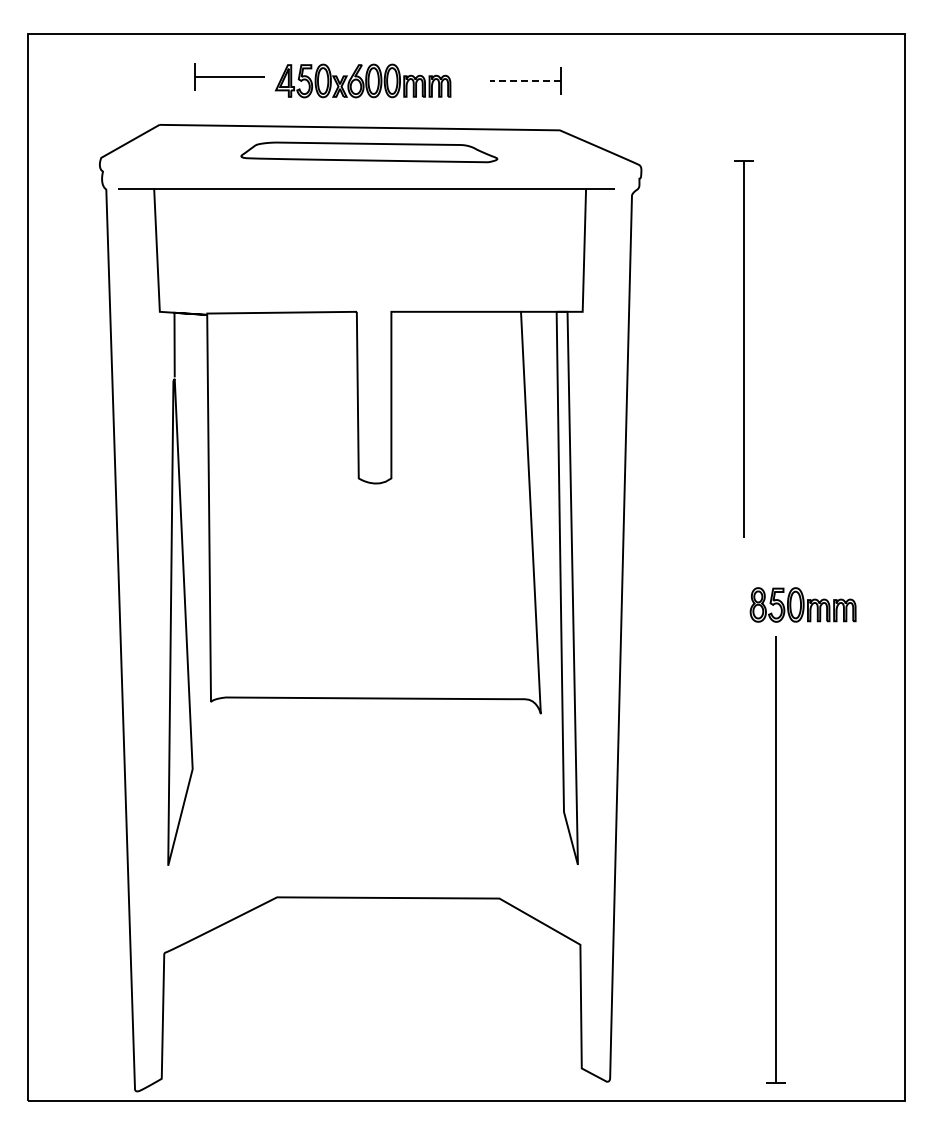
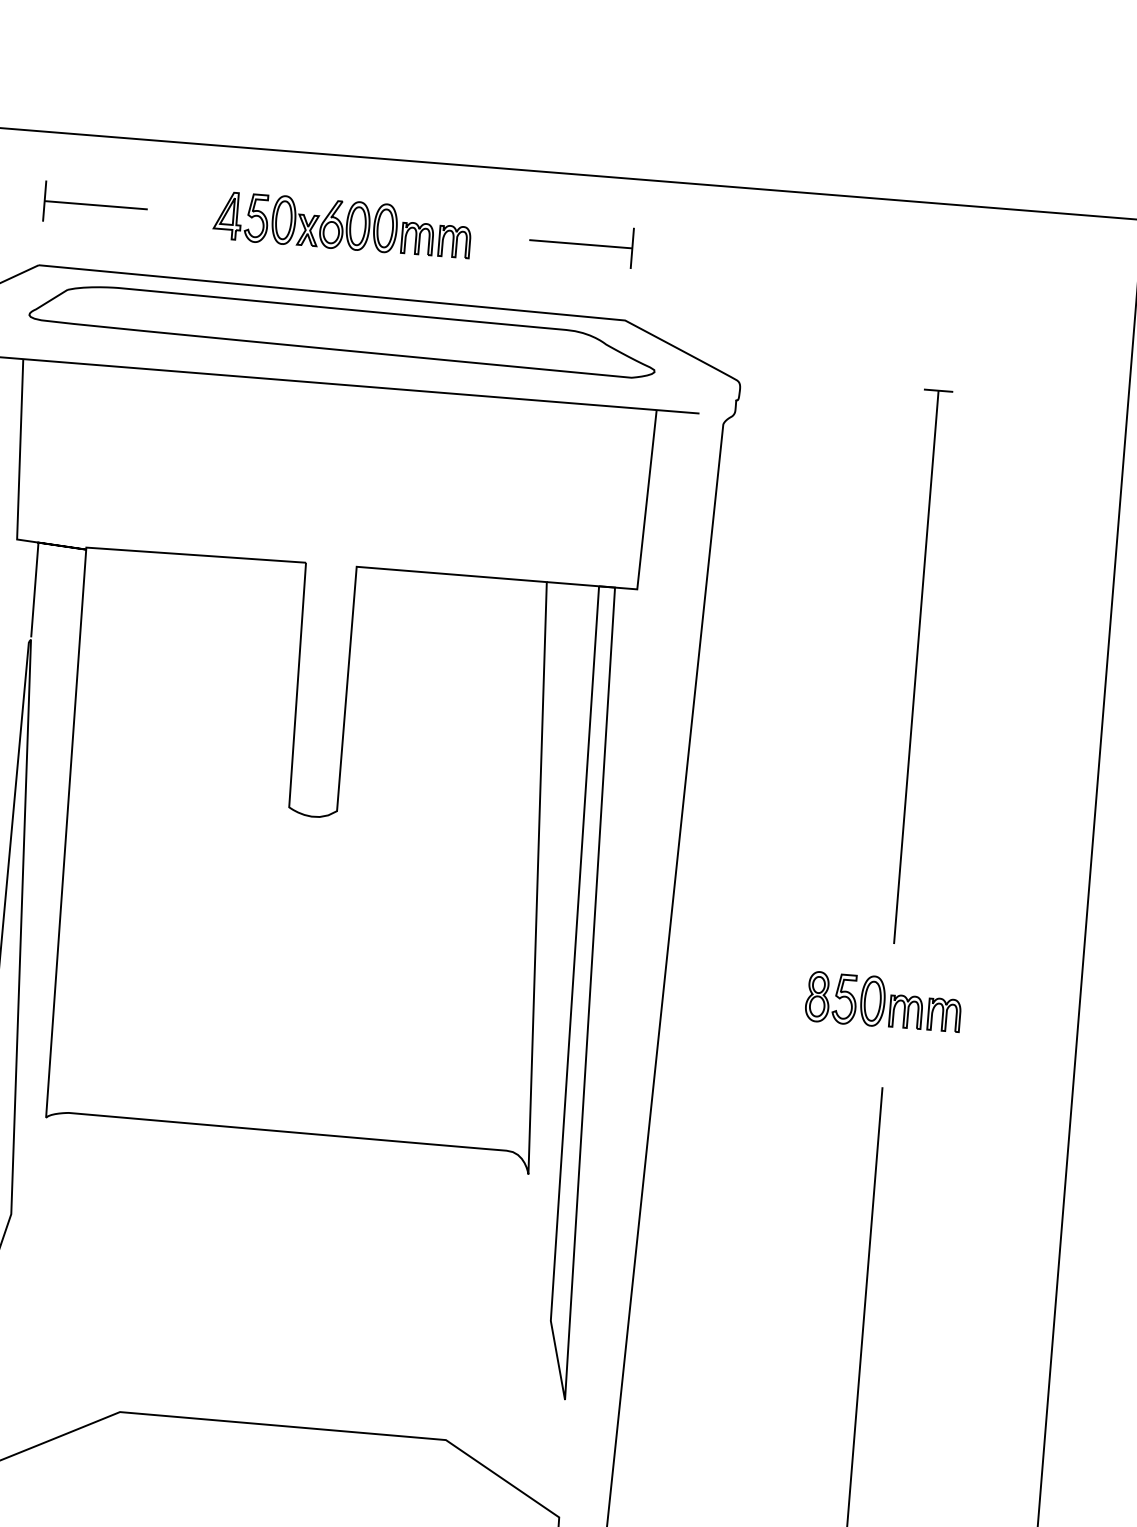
part: (229, 76) -> (95, 204), moved
line: (525, 81) -> (580, 244), dashed -> solid
part: (369, 152) -> (343, 330), size x1.67
part: (743, 348) -> (915, 665), moved
part: (802, 604) -> (882, 1001), moved

